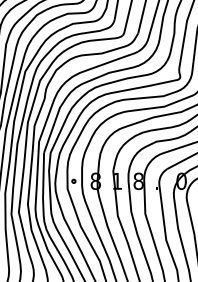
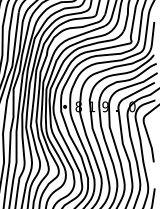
text: (138, 180) -> (105, 106), 8 -> 9

